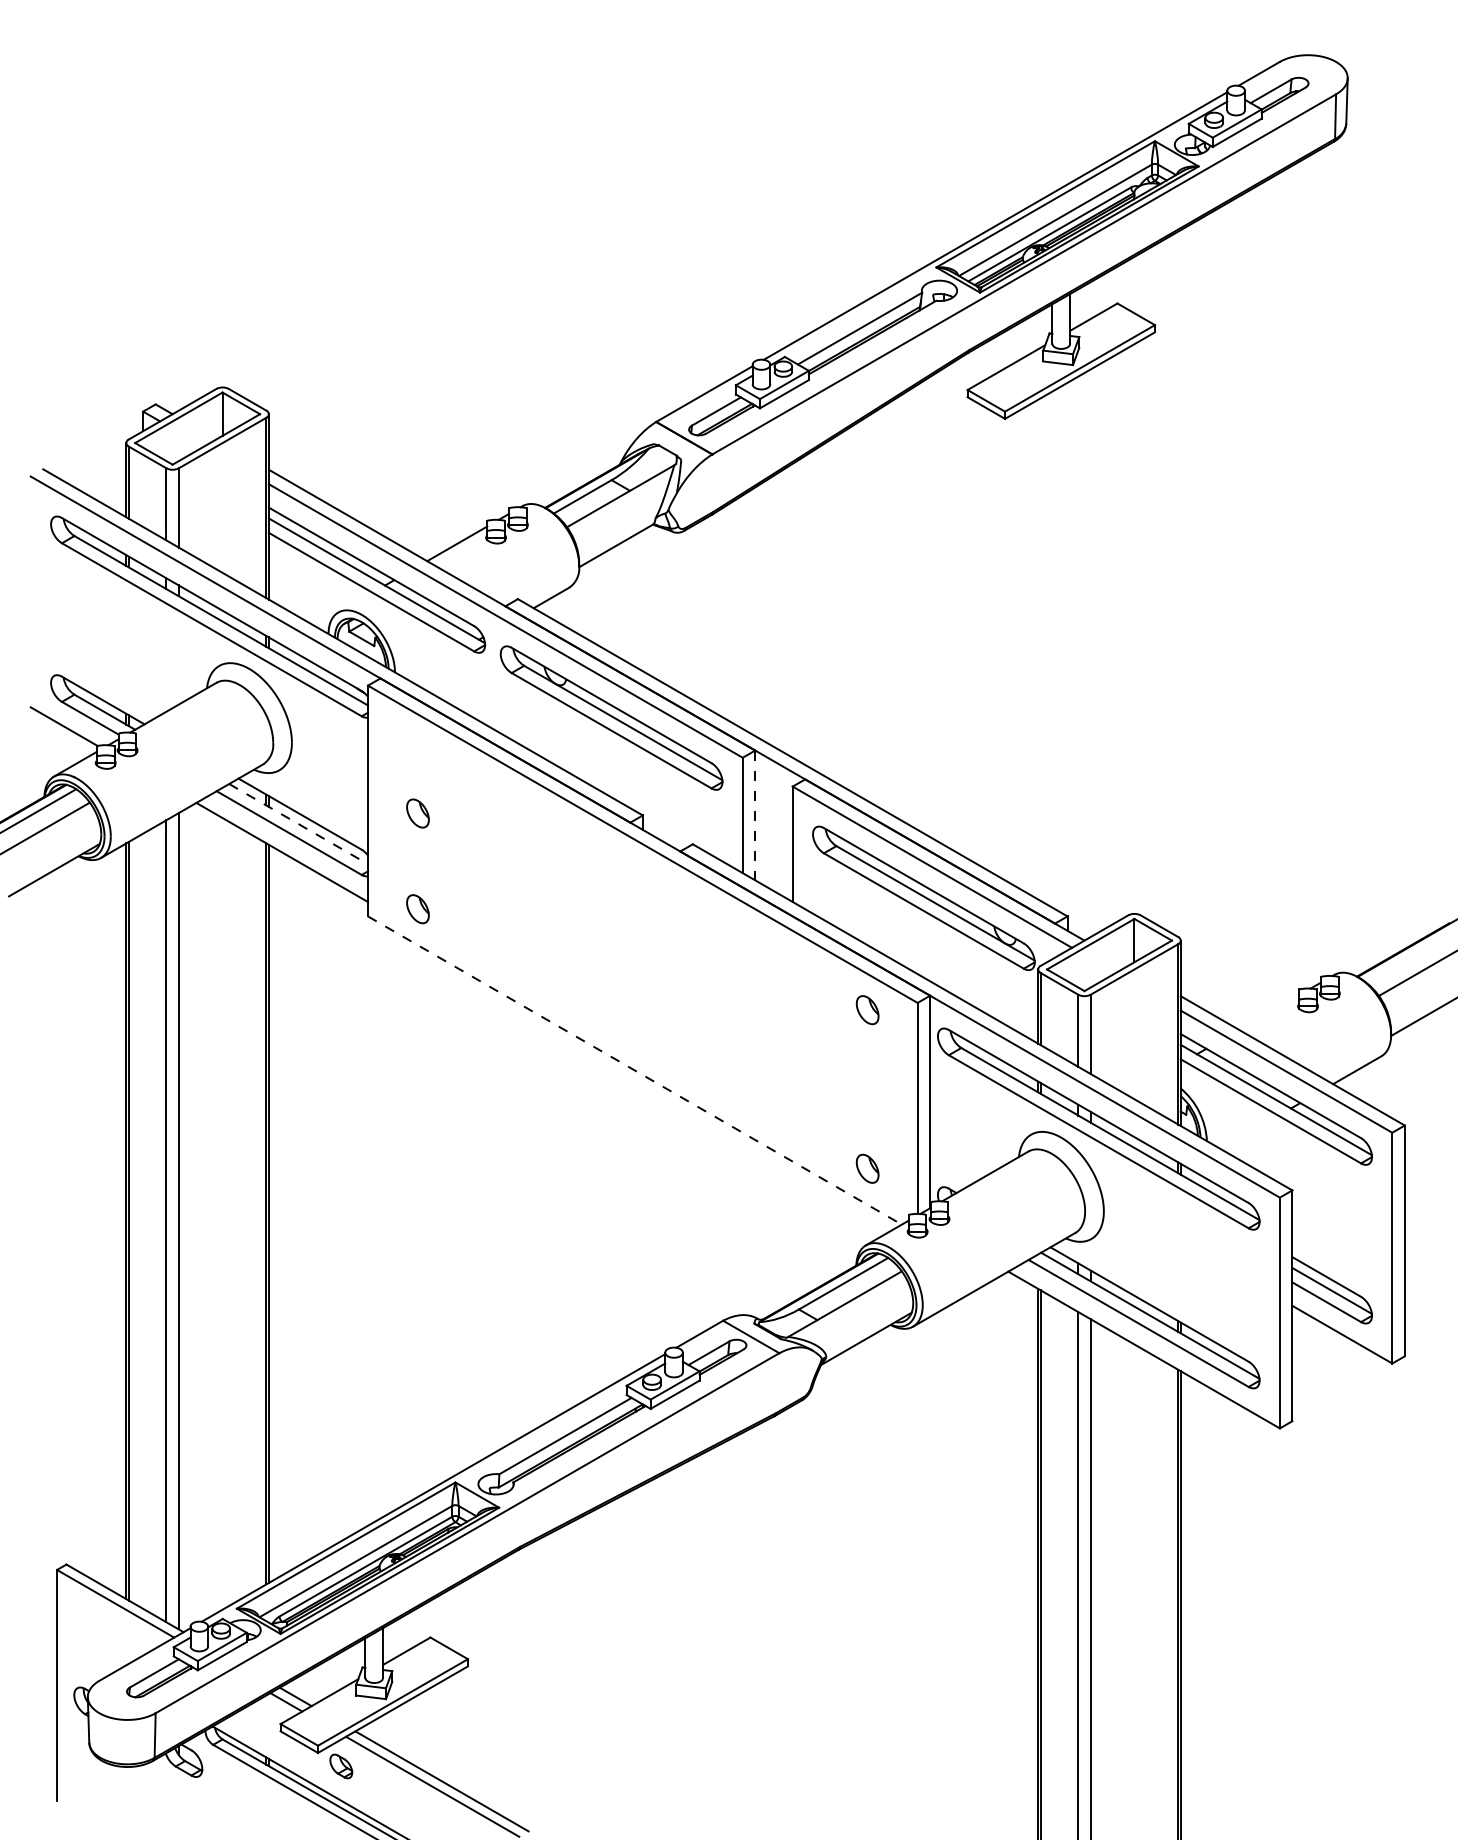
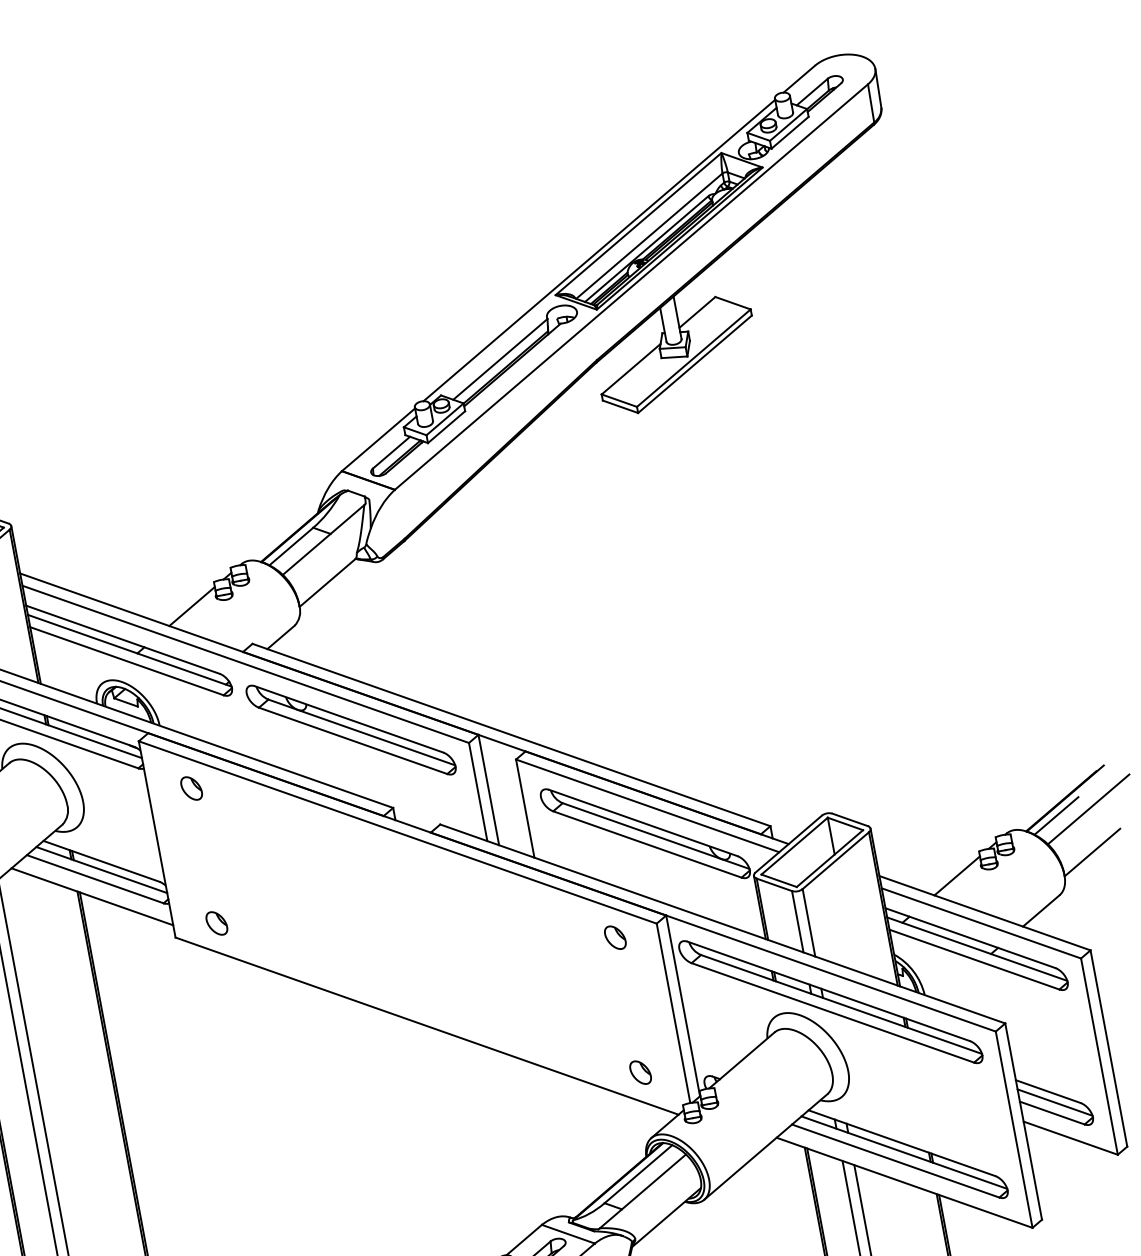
part: (417, 813) -> (191, 788), moved
line: (755, 815) -> (489, 790), dashed -> solid
line: (299, 824) -> (102, 870), dashed -> solid
line: (1394, 965) -> (1056, 815), added
line: (1269, 1012) -> (957, 875), added
line: (635, 1070) -> (427, 1026), dashed -> solid

